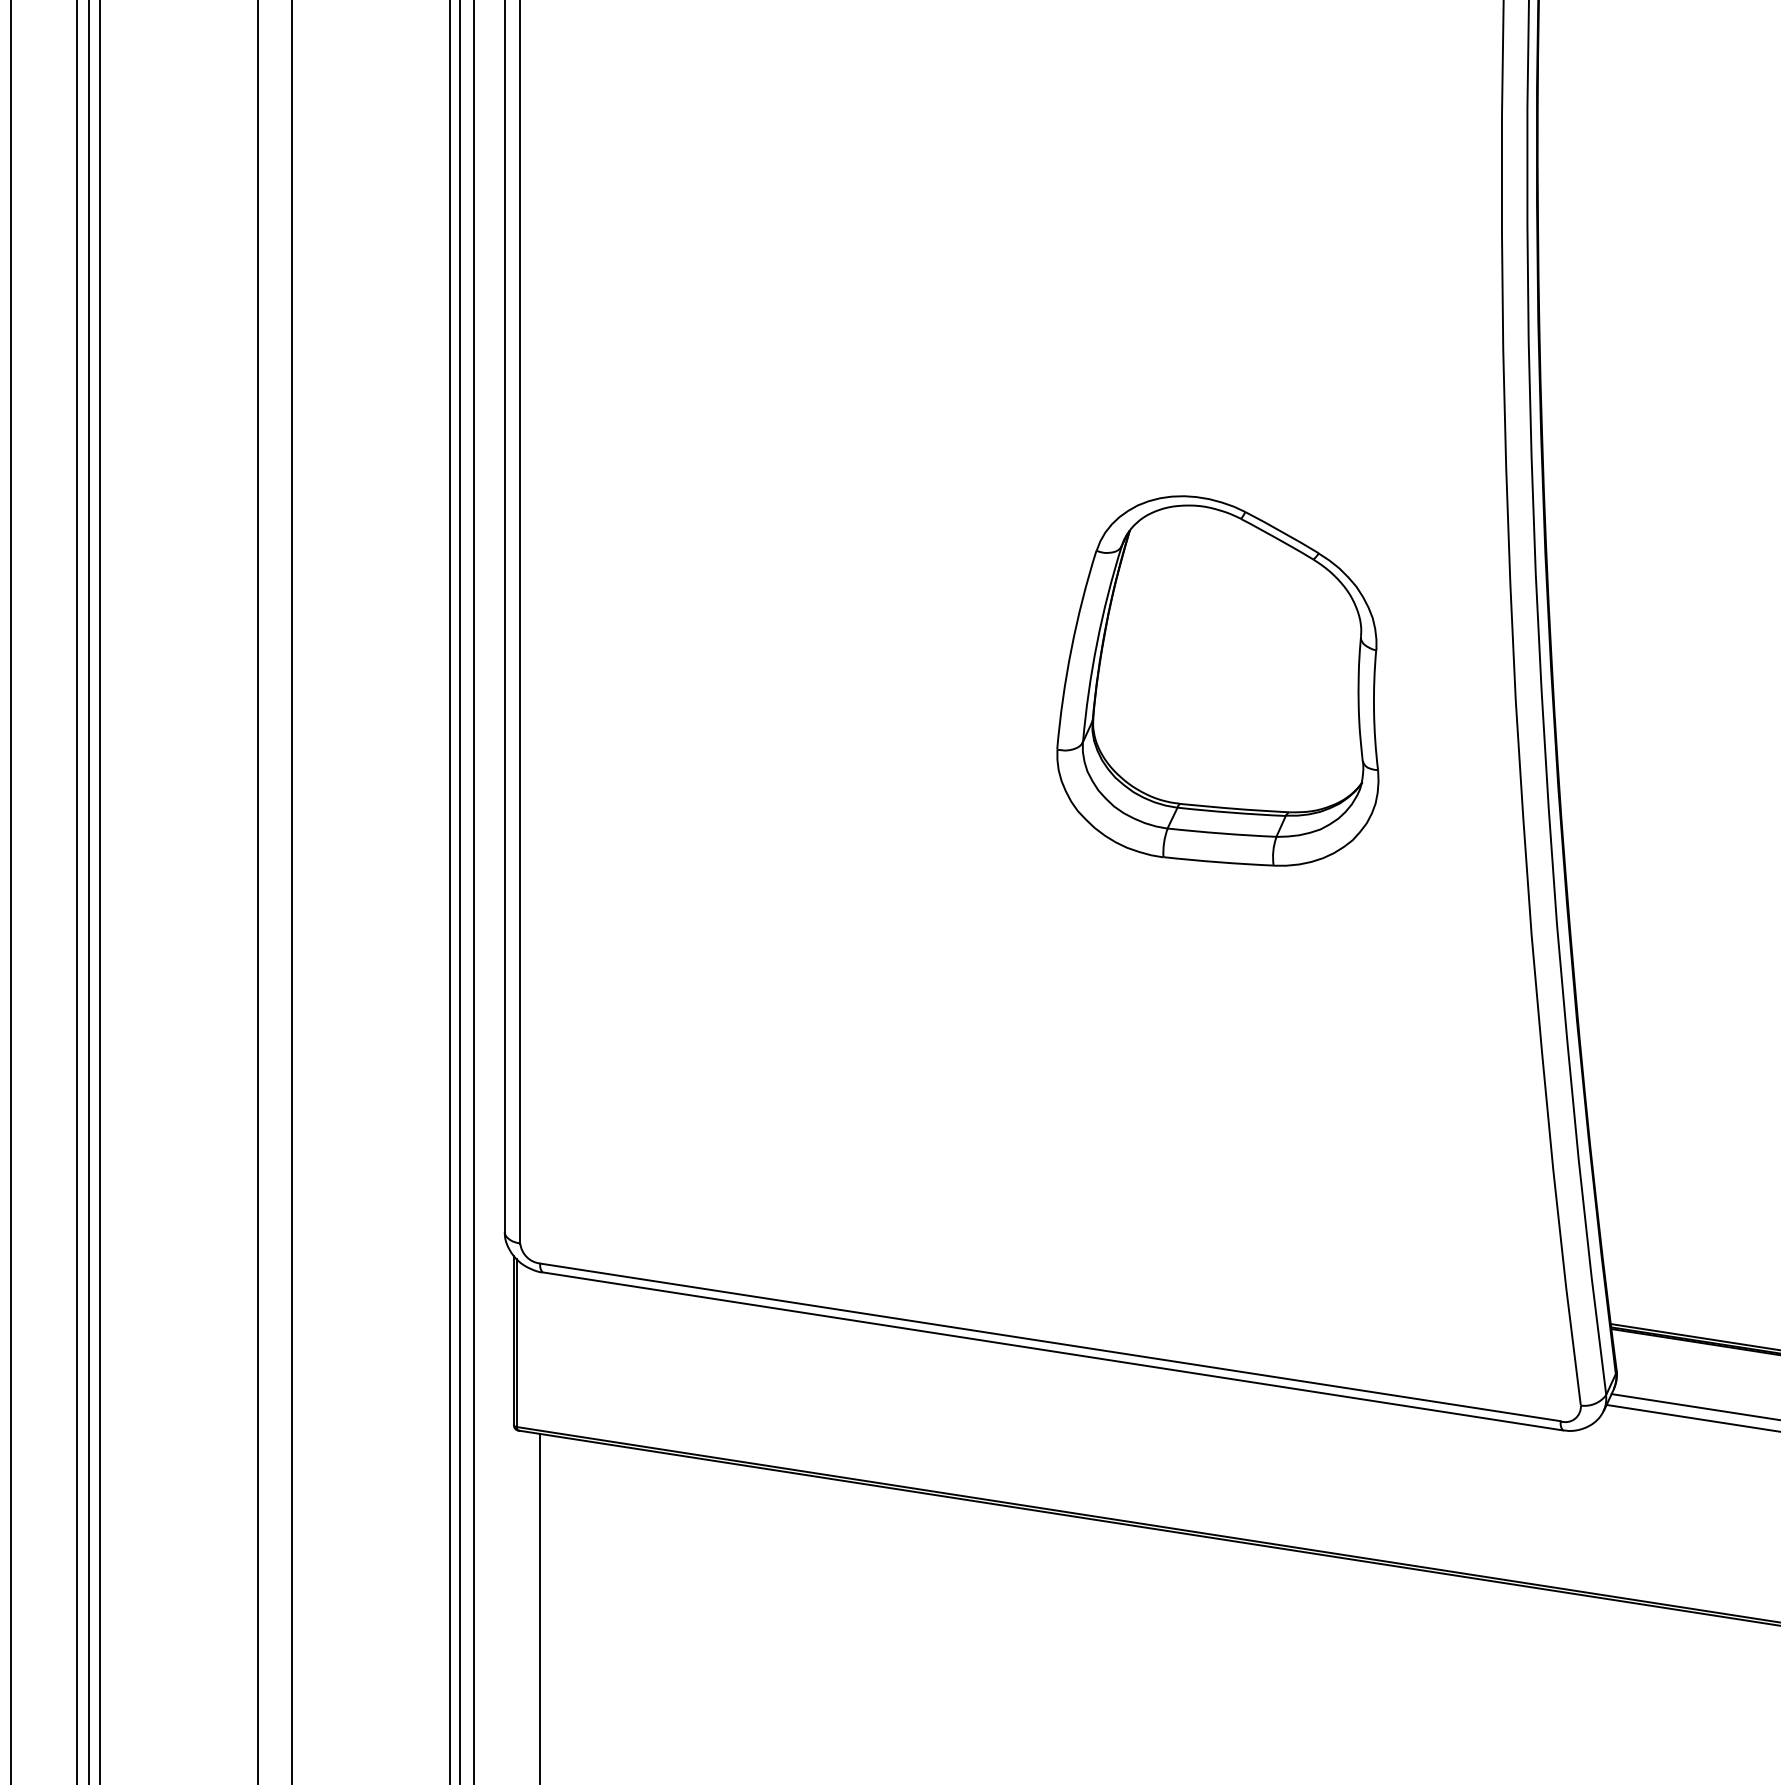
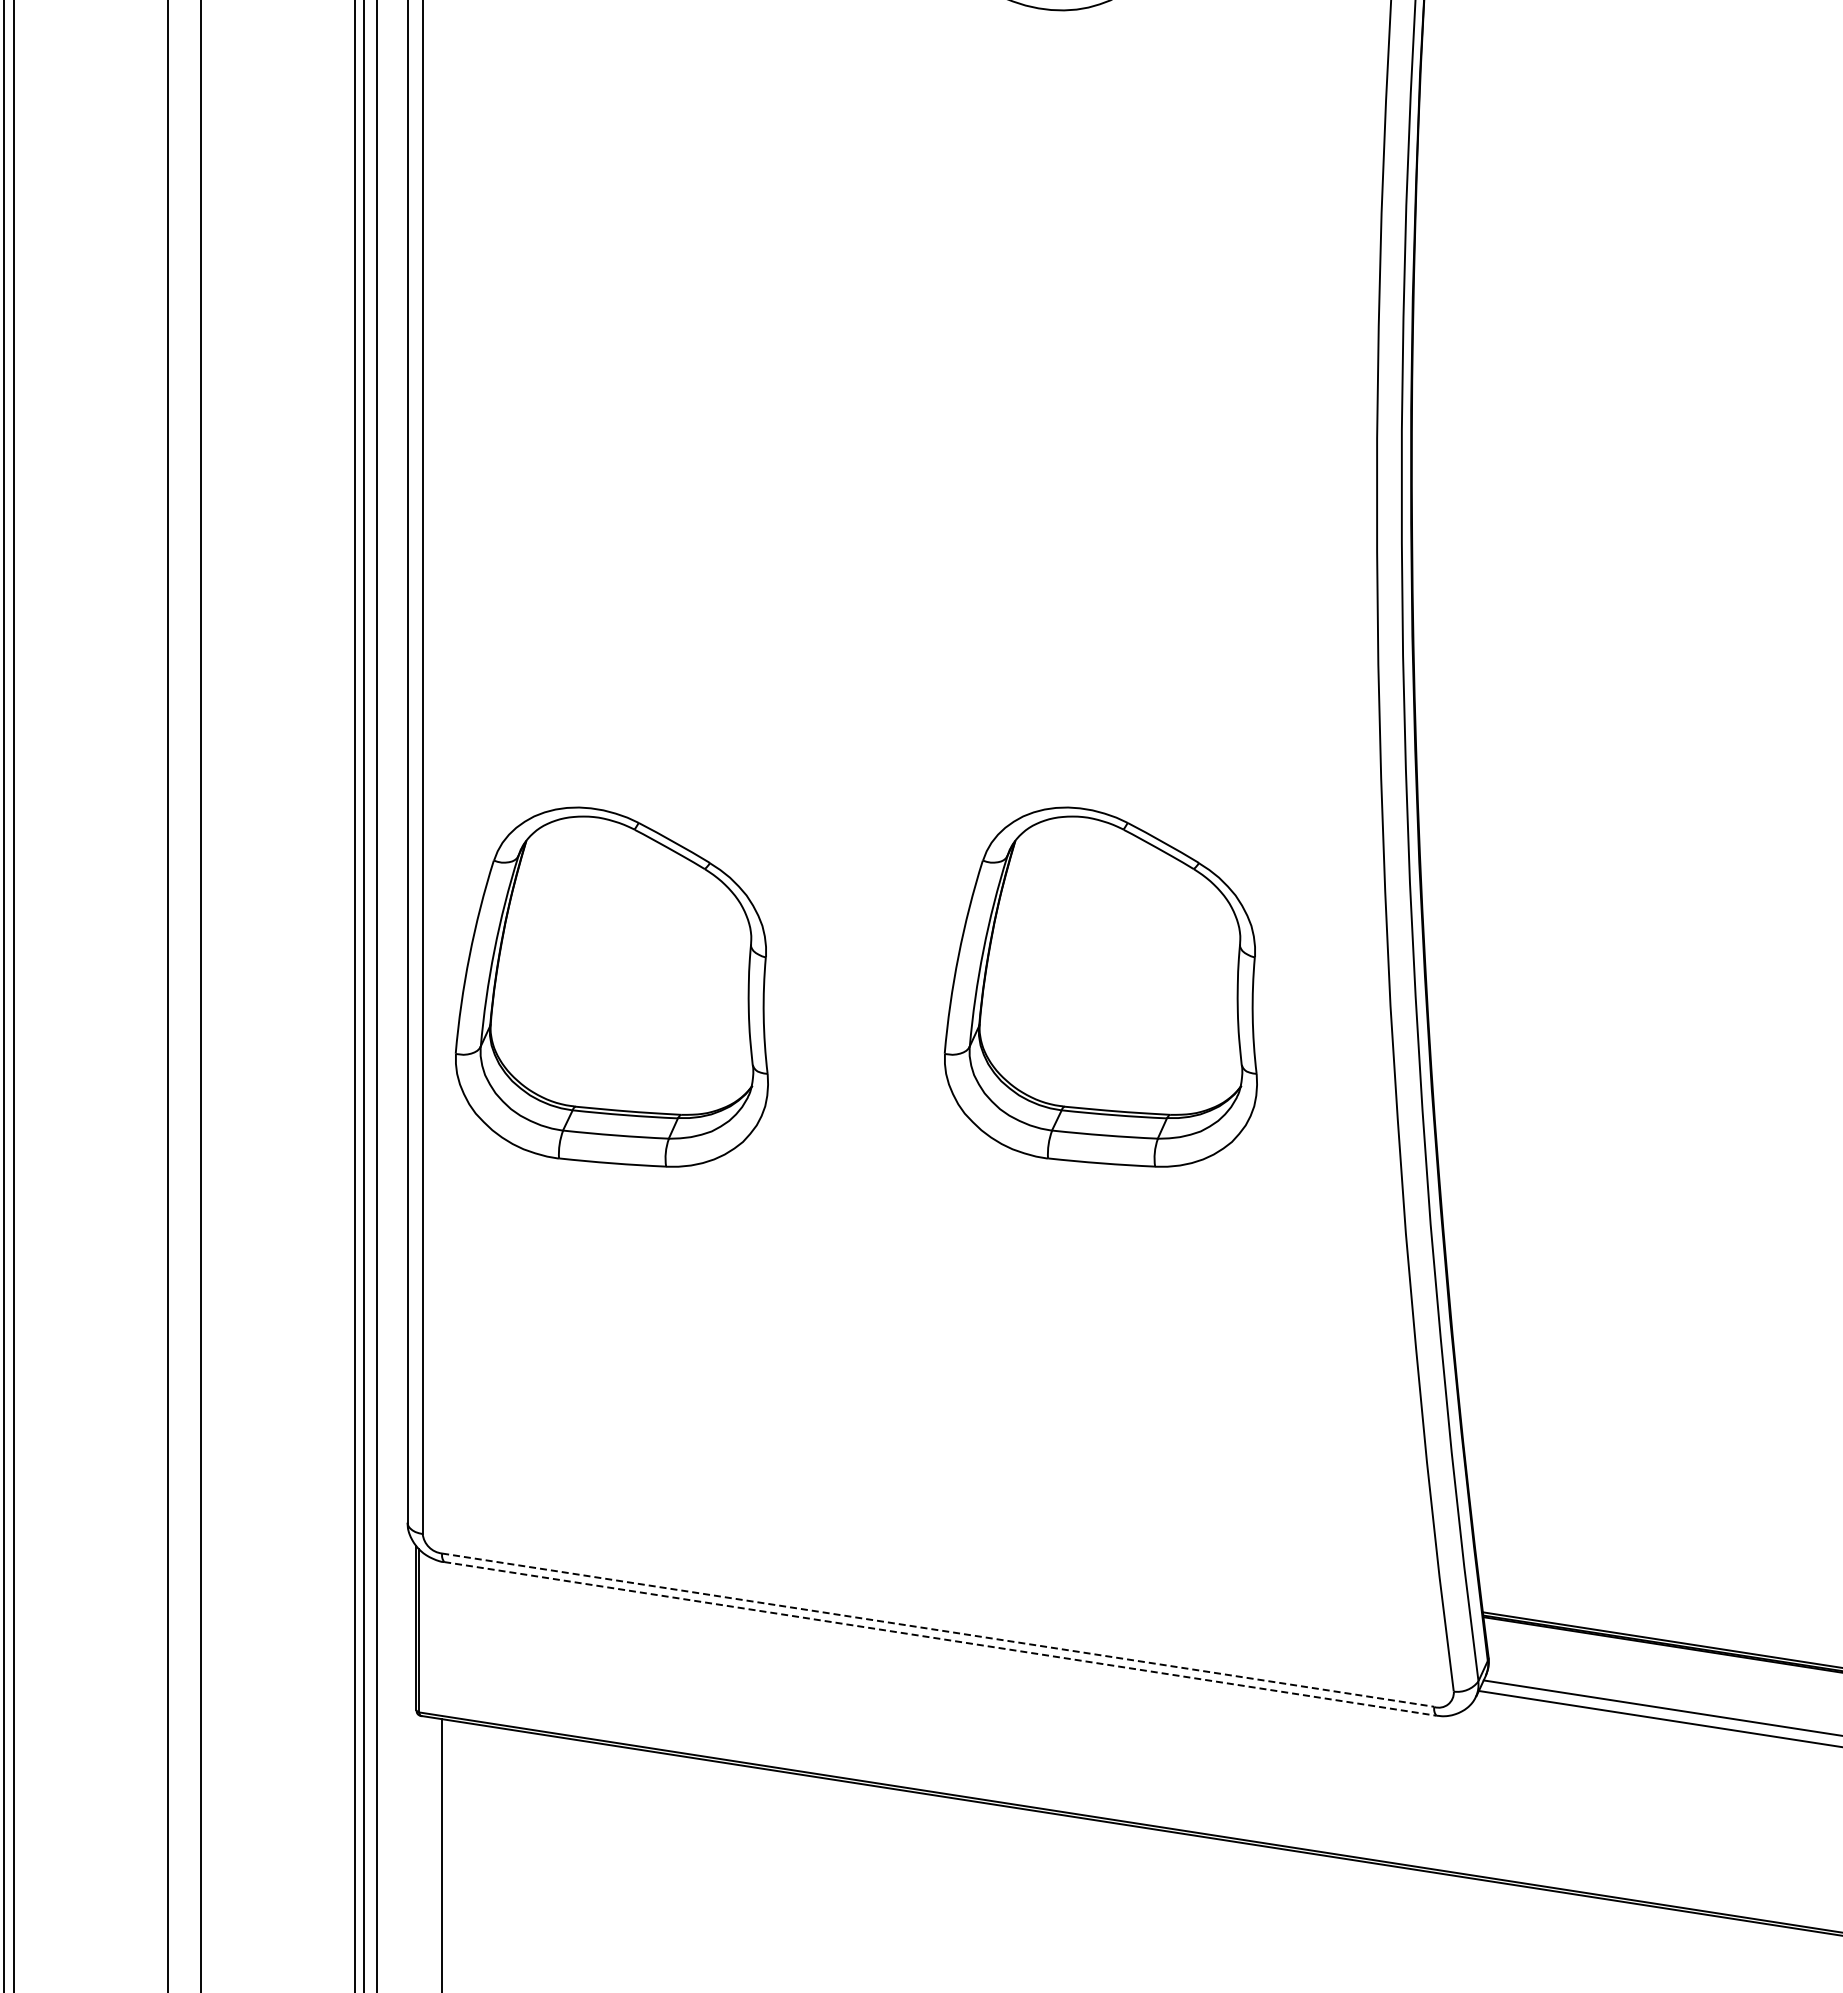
part: (714, 680) -> (611, 986), added
line: (1050, 1342) -> (938, 1630), solid -> dashed
line: (1052, 1350) -> (940, 1638), solid -> dashed

